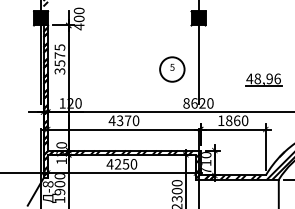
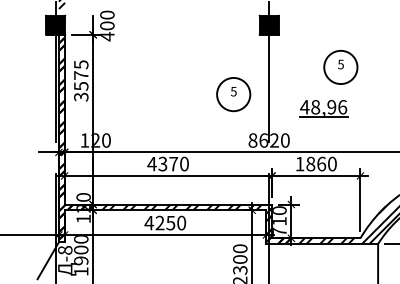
part: (251, 49) -> (341, 67), added
part: (263, 79) -> (323, 108), moved

